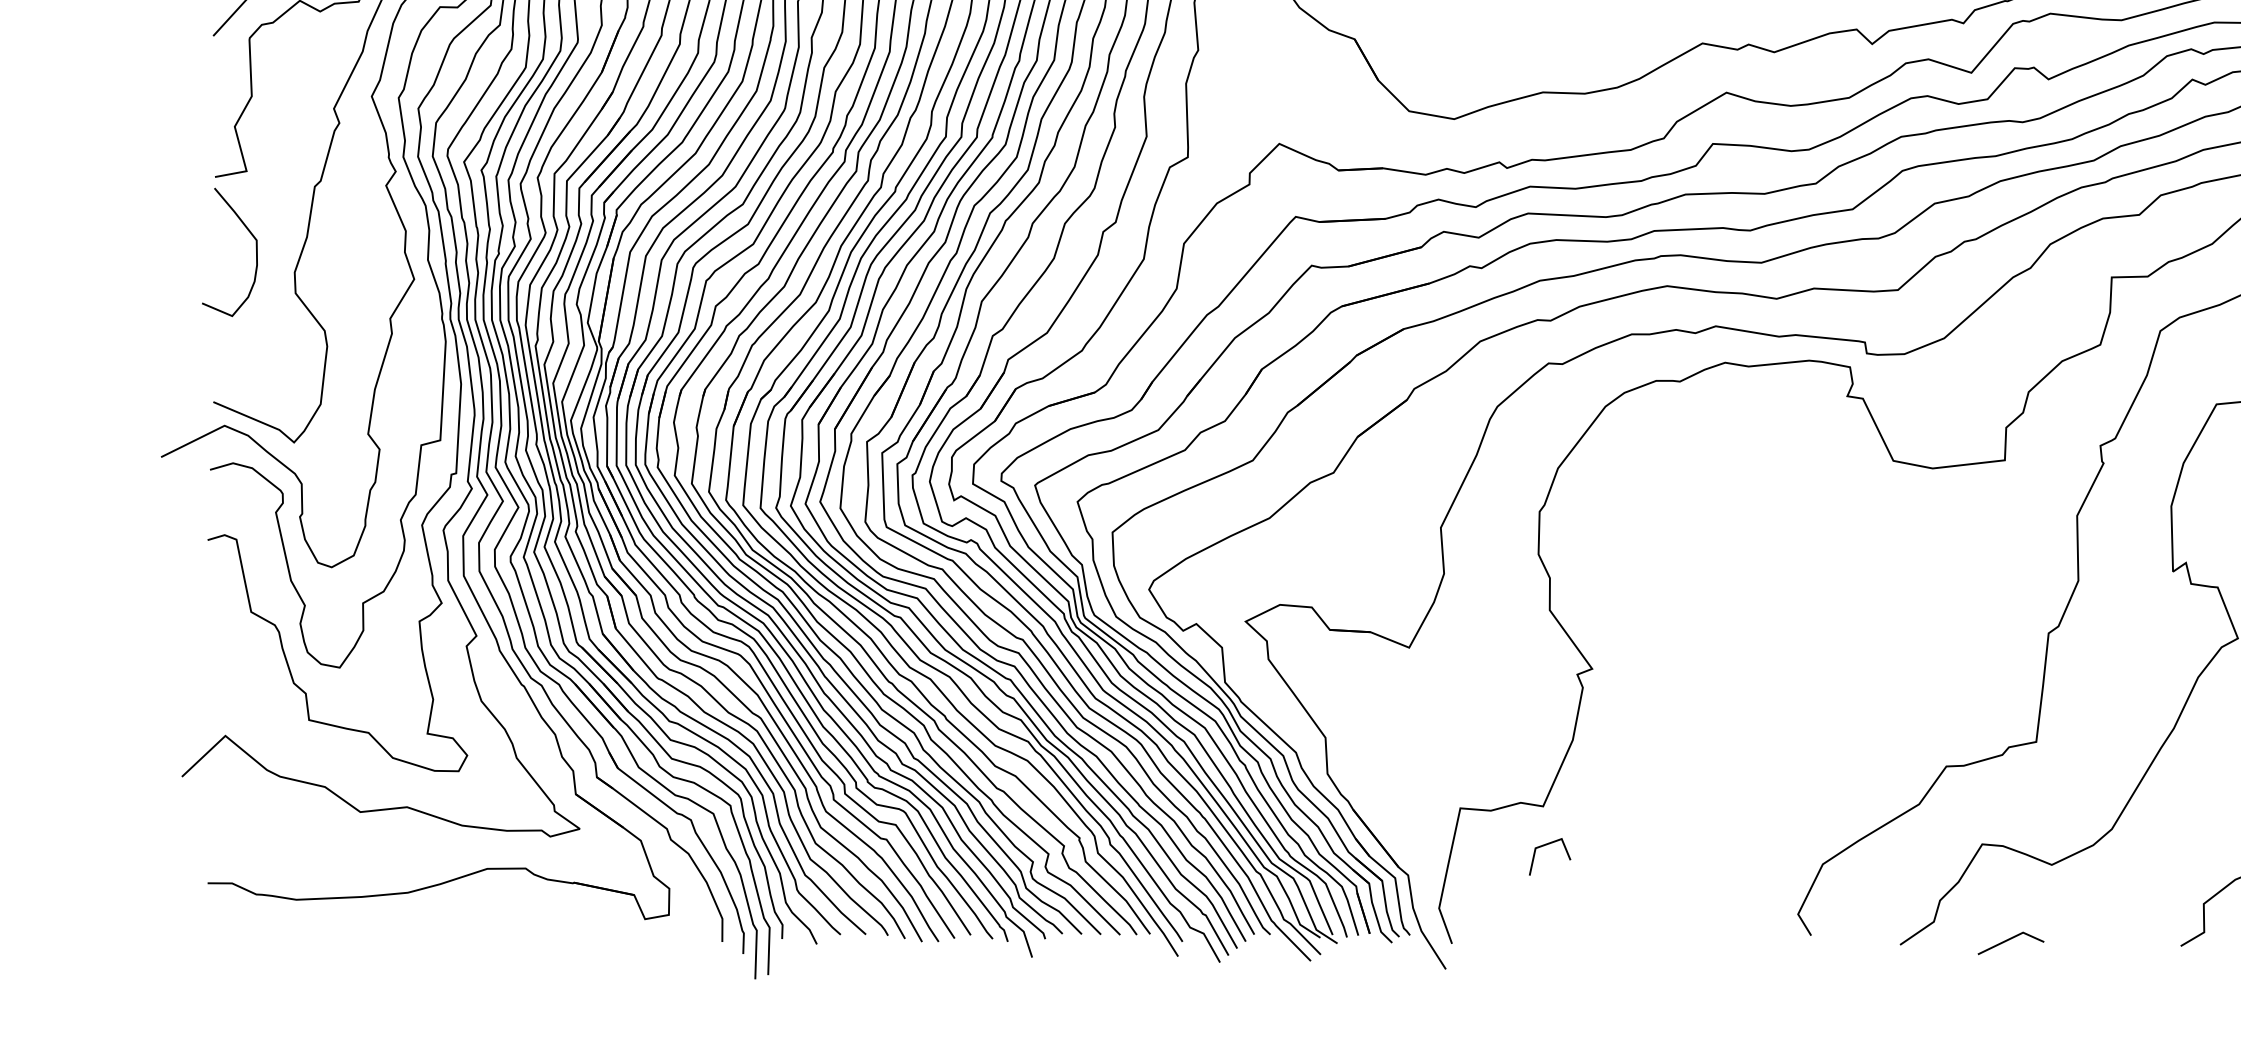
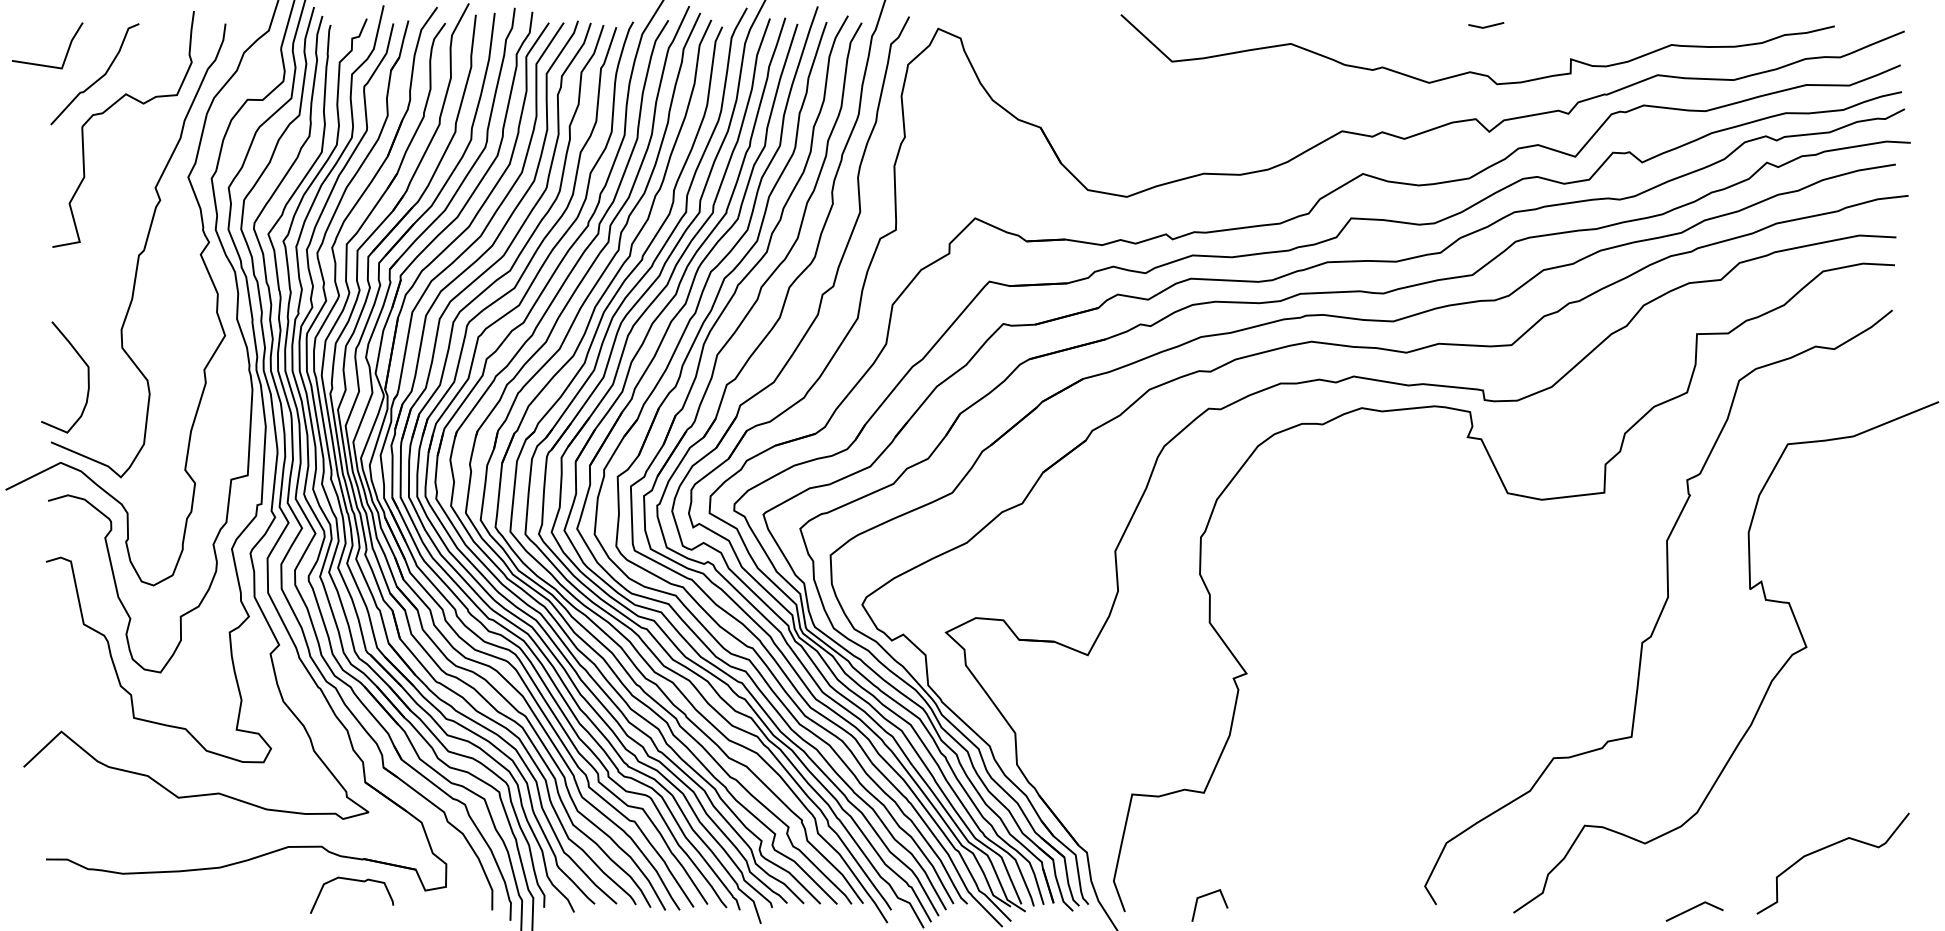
curve: (255, 252) -> (87, 377), moved
line: (1544, 846) -> (1205, 896), moved
curve: (565, 908) -> (356, 881), added
line: (2008, 940) -> (1692, 909), moved

